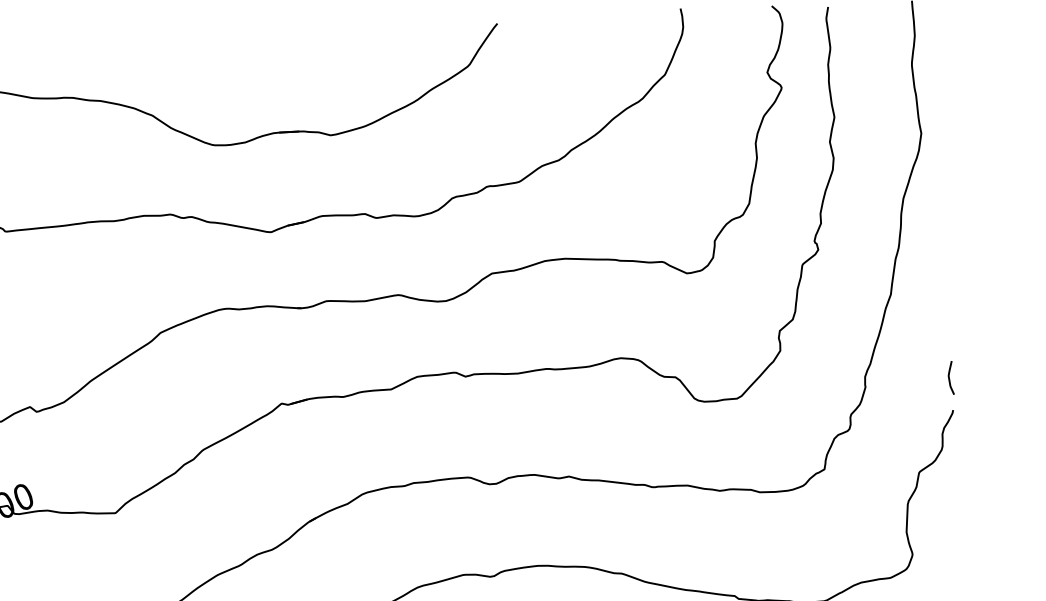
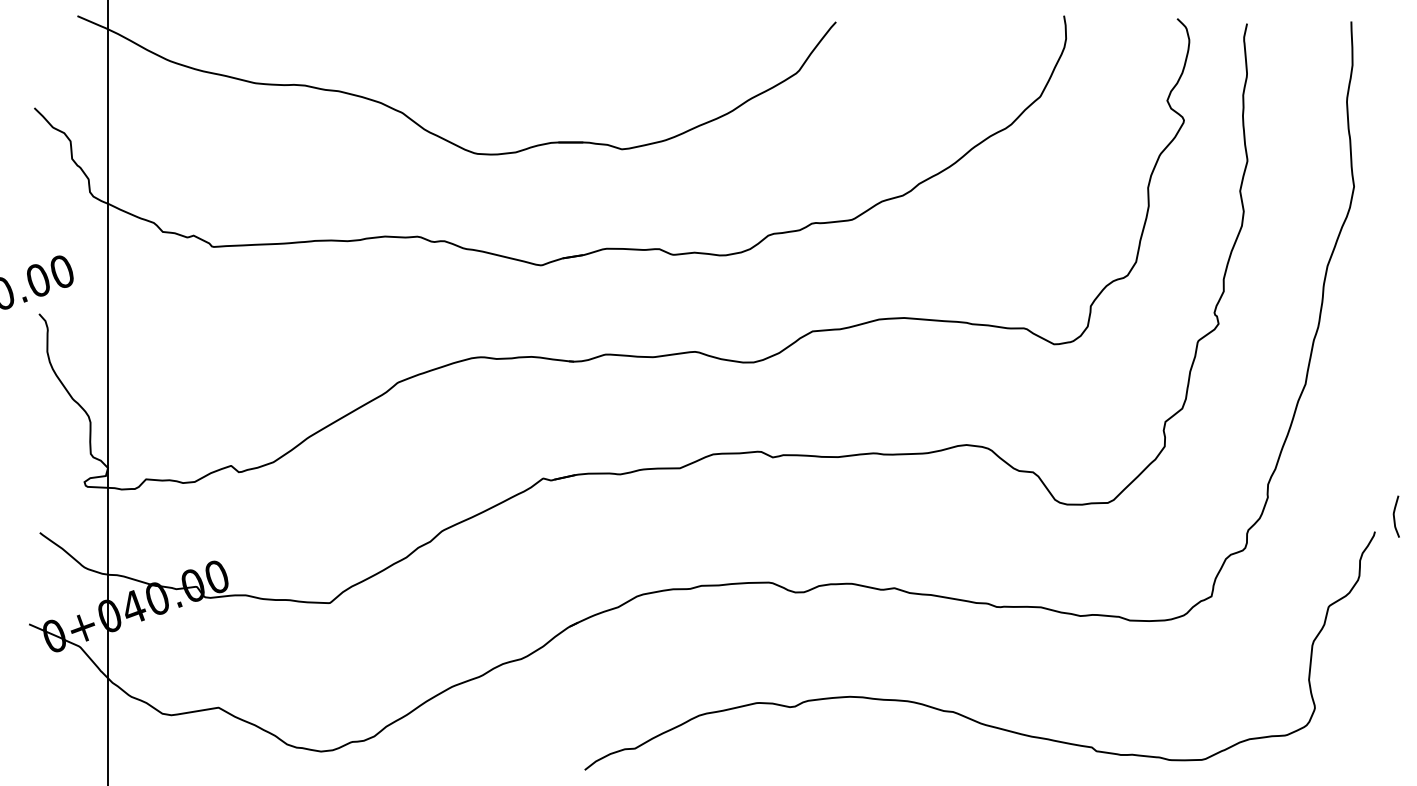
curve: (949, 377) -> (1394, 516), moved

